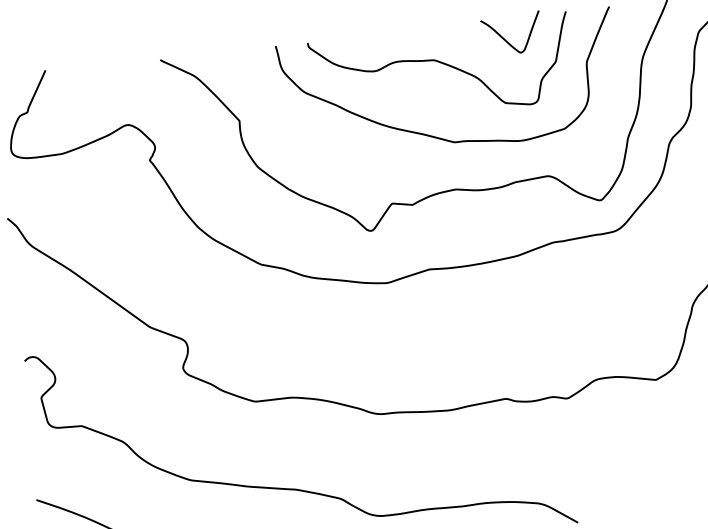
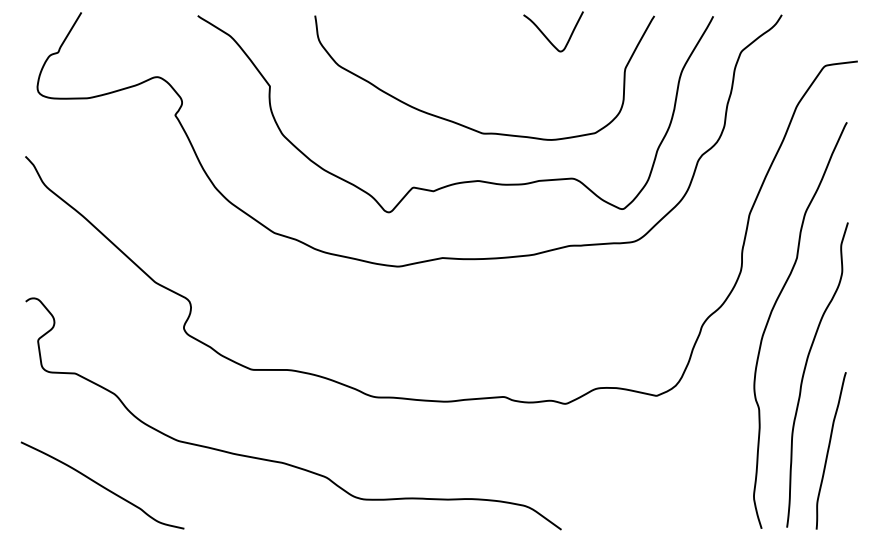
curve: (443, 64) -> (481, 54), removed

